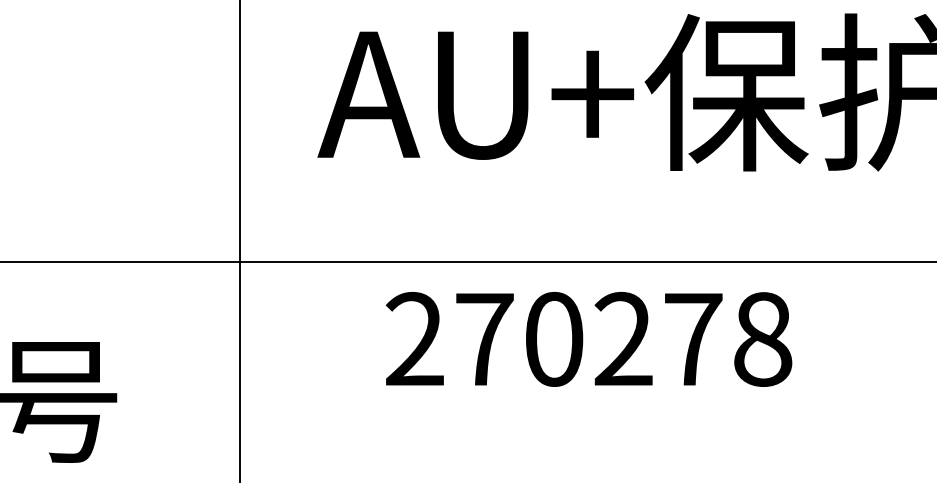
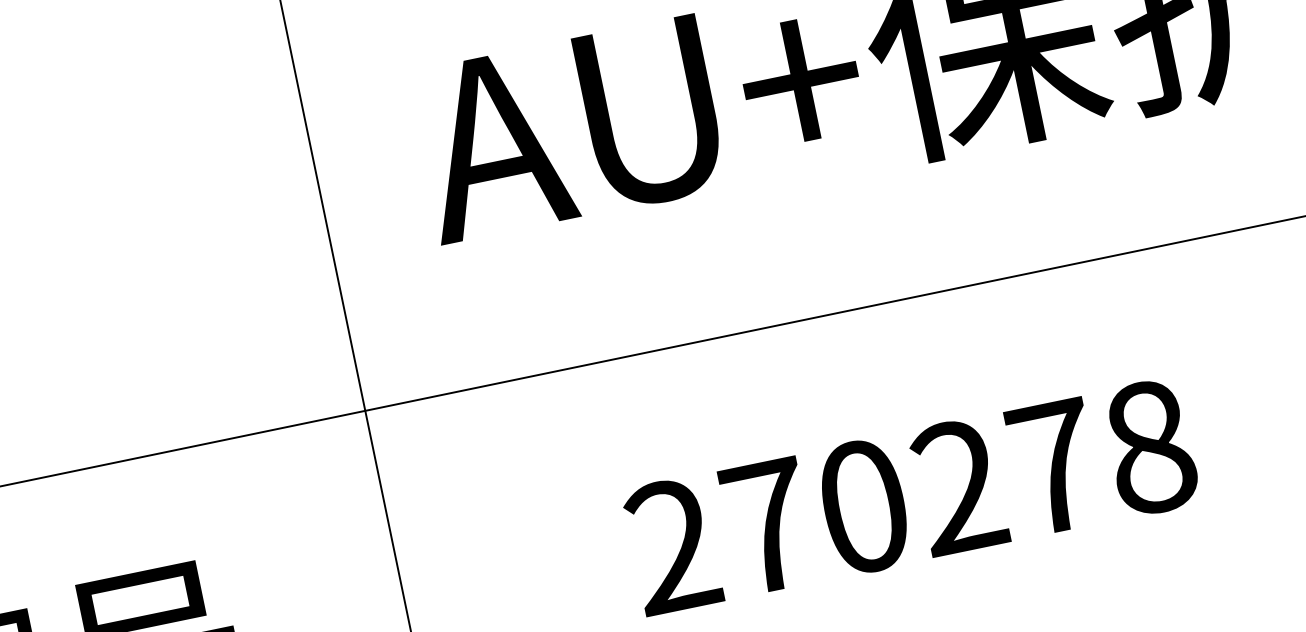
text: (588, 339) -> (910, 497), moved

